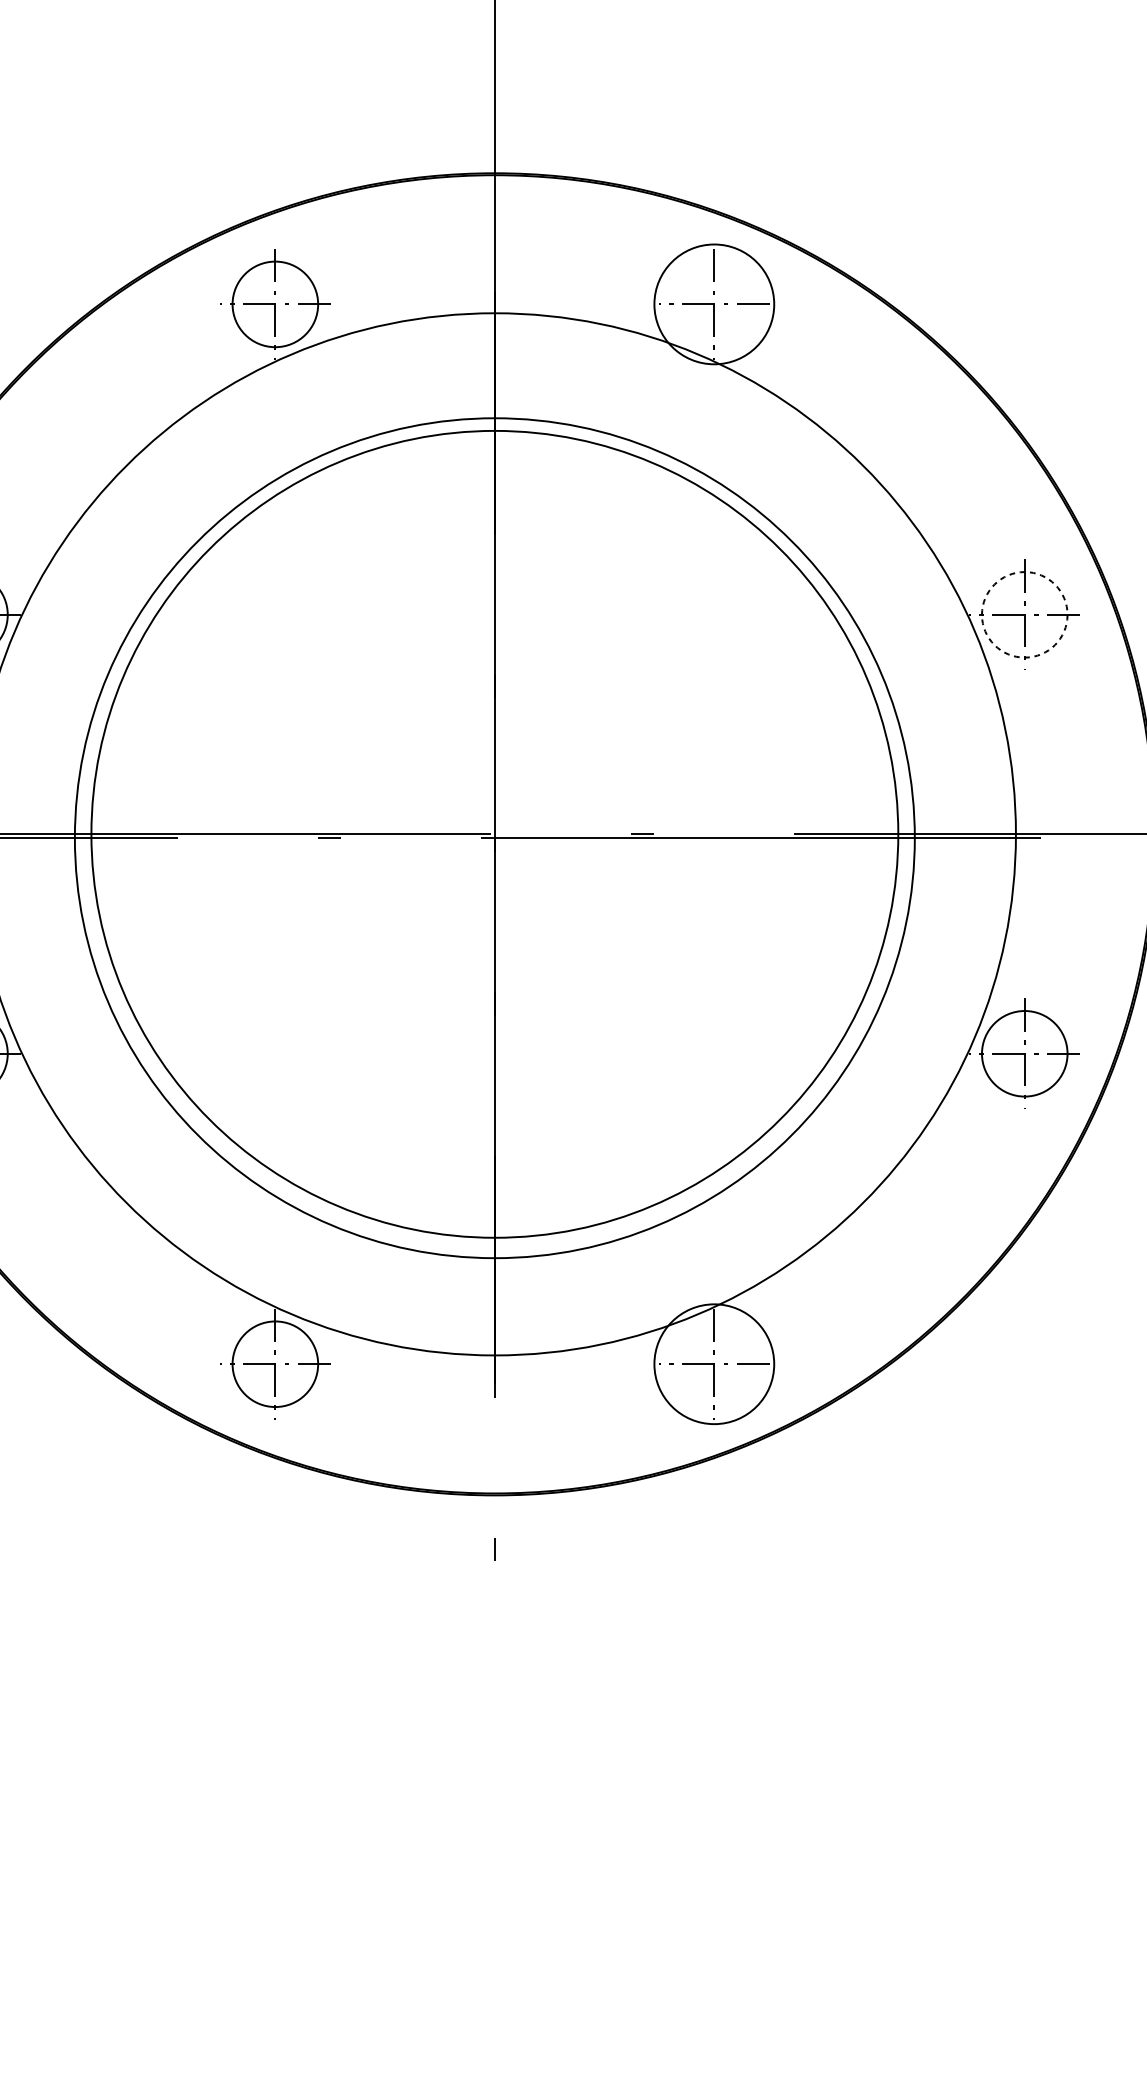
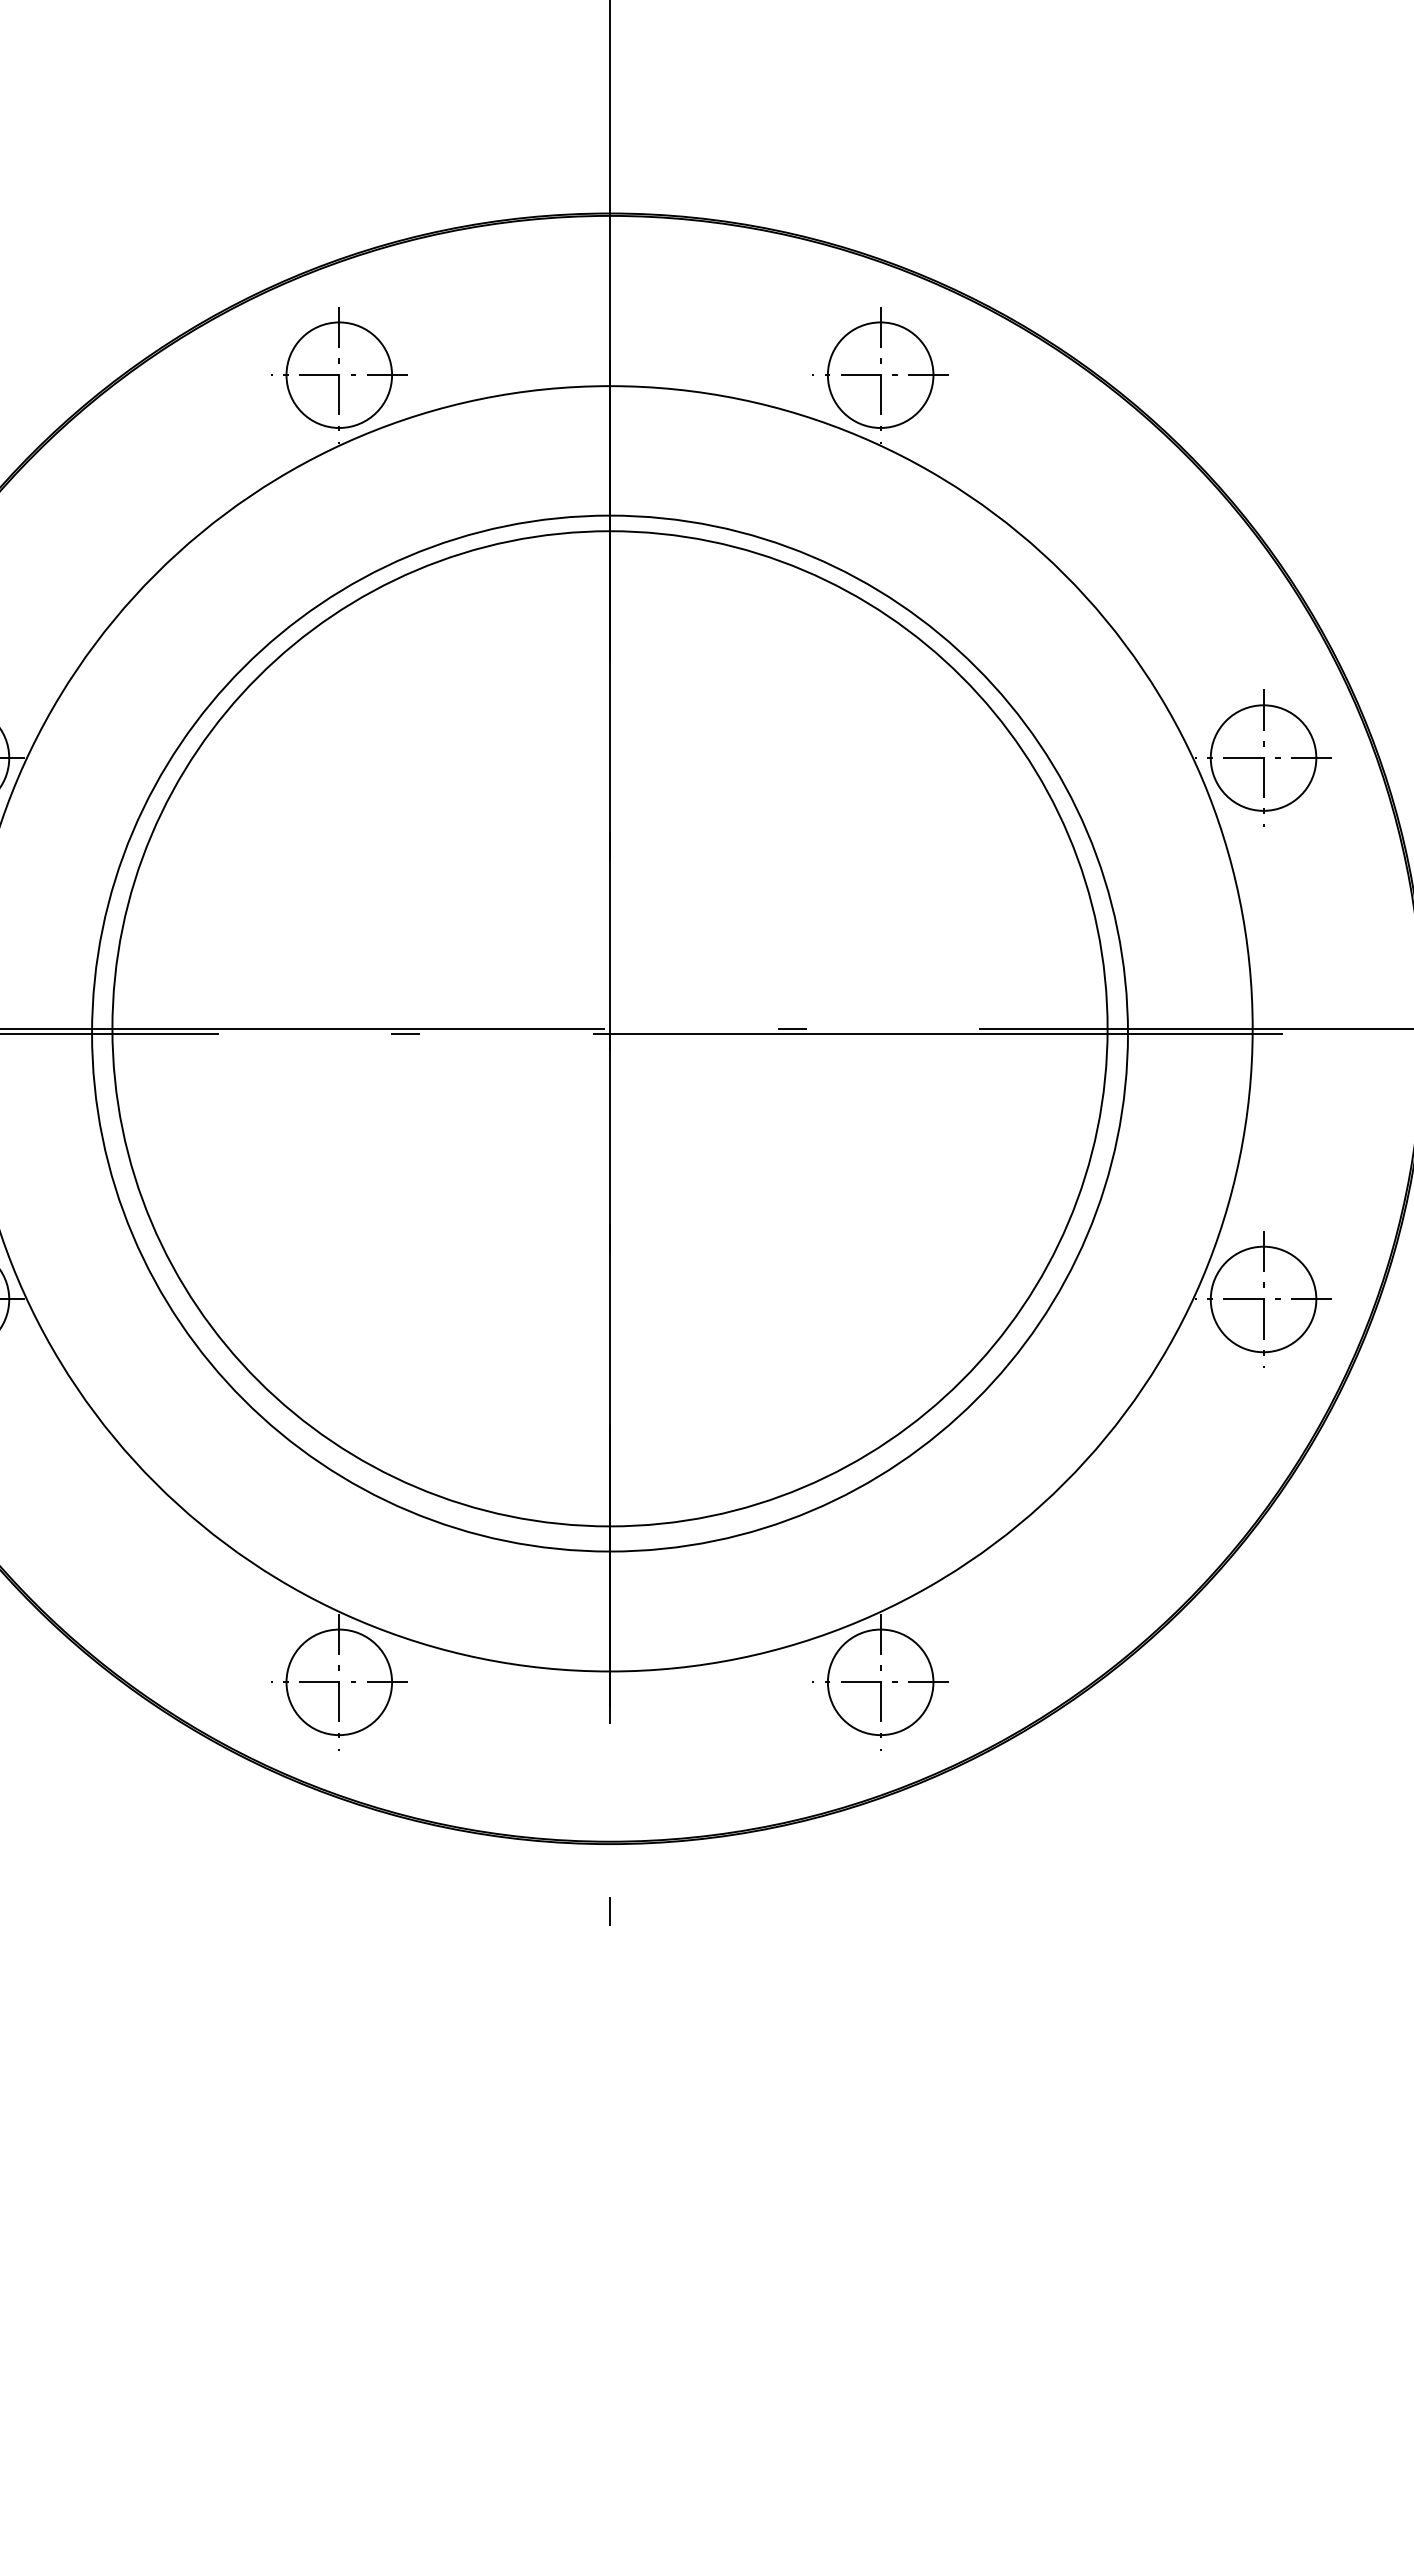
circle: (714, 303) -> (880, 374), size x0.71
circle: (1024, 614) -> (1263, 757), dashed -> solid
circle: (714, 1364) -> (880, 1682), size x0.71

